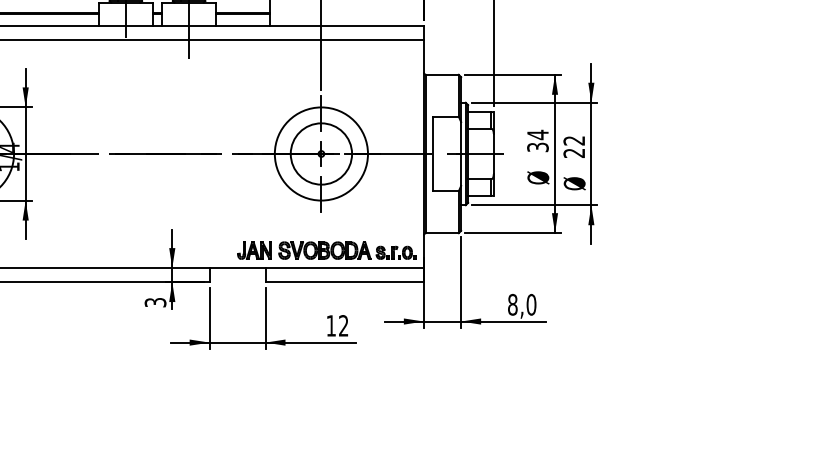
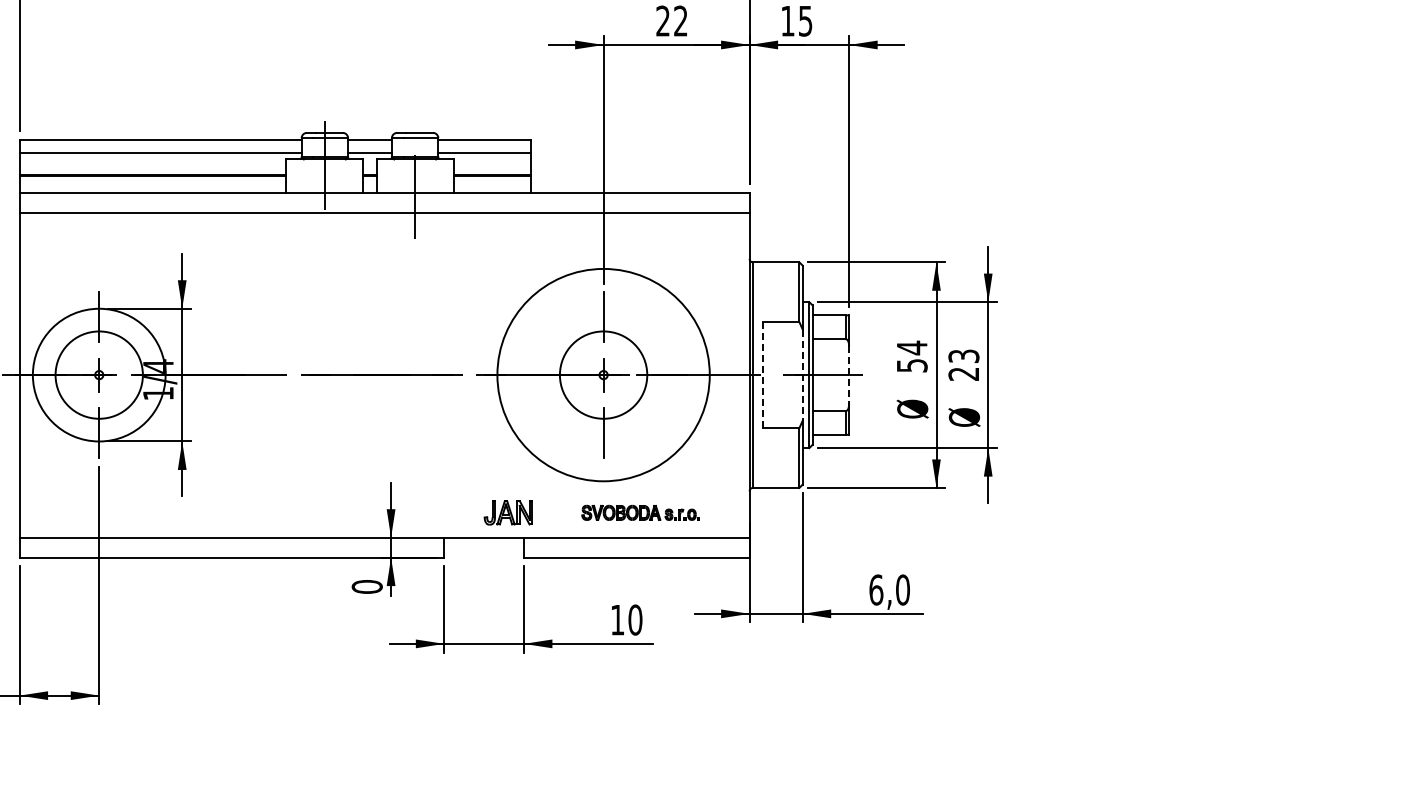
text: (573, 140) -> (963, 356), 22 -> 23
text: (537, 147) -> (911, 365), 34 -> 54
circle: (321, 153) -> (603, 374), size x1.6
line: (432, 154) -> (762, 375), solid -> dashed
line: (461, 154) -> (802, 375), solid -> dashed
line: (493, 154) -> (849, 375), solid -> dashed
part: (347, 250) -> (640, 512), size x0.6
text: (155, 302) -> (366, 586), 3 -> 0
text: (512, 304) -> (876, 589), 8,0 -> 6,0
text: (343, 325) -> (635, 619), 12 -> 10

